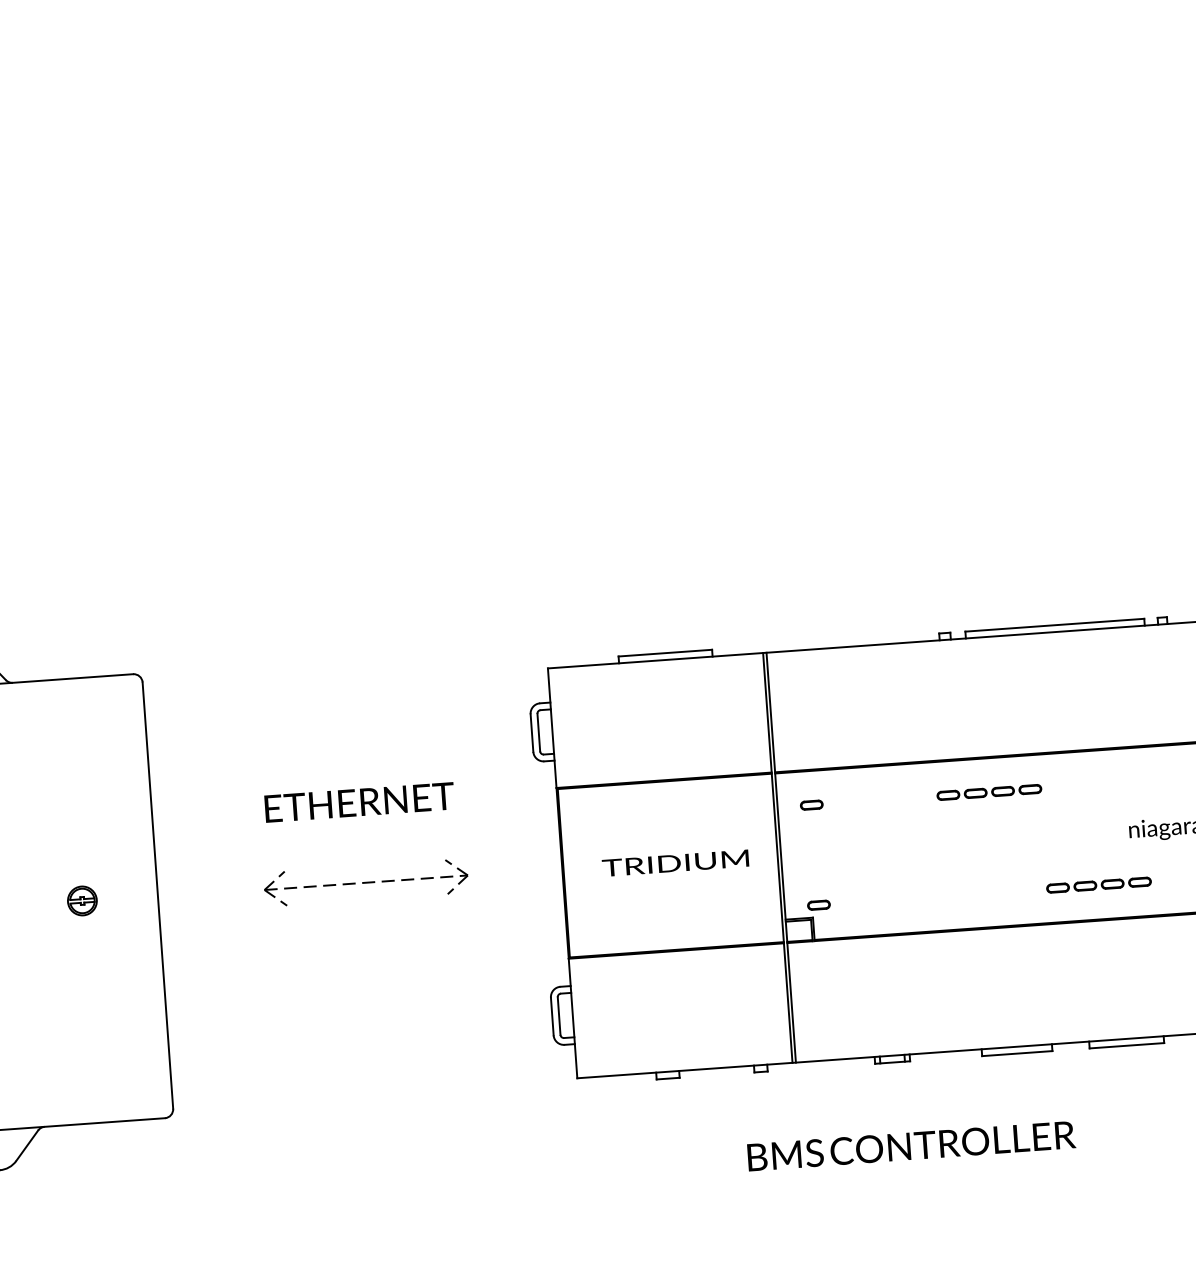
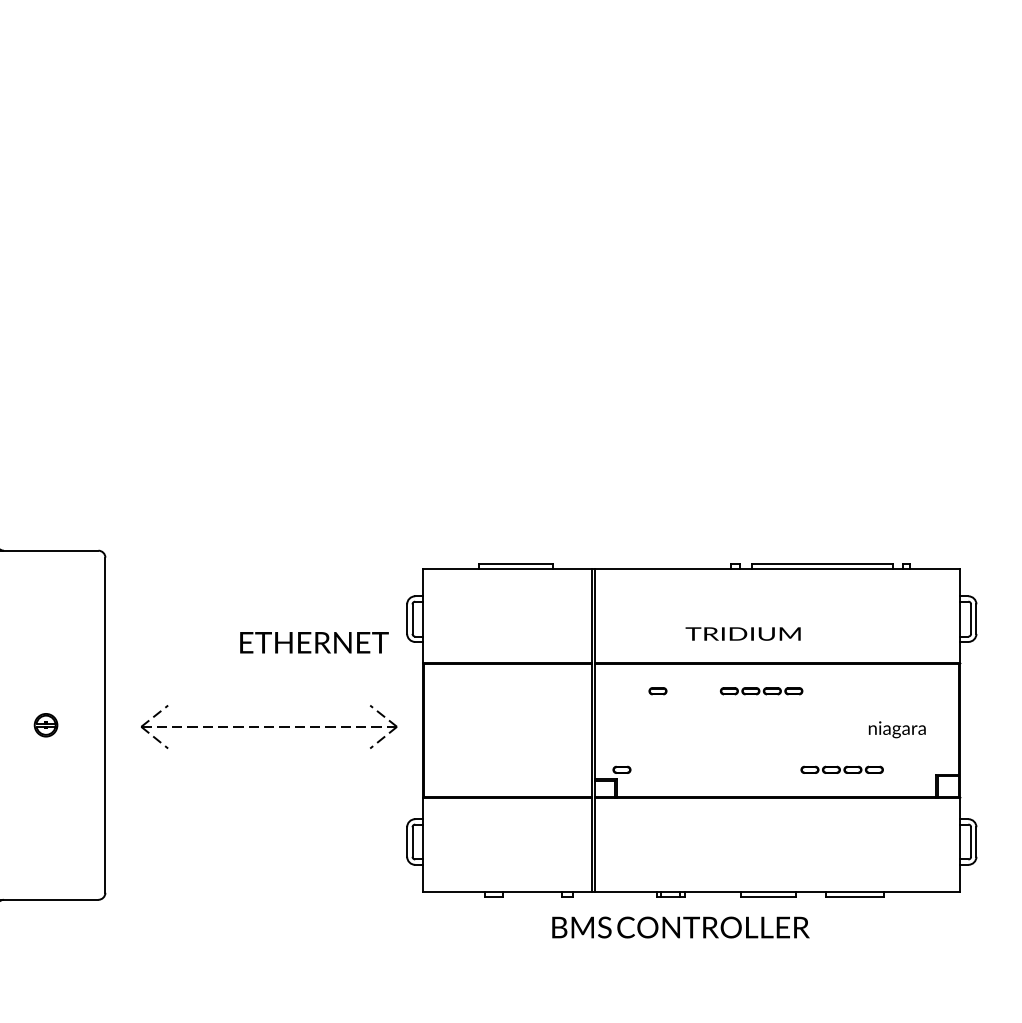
text: (359, 802) -> (314, 642), moved
part: (811, 805) -> (657, 691), moved
text: (674, 862) -> (742, 633), moved
part: (365, 882) -> (268, 726), size x1.6
text: (911, 1146) -> (680, 927), moved

